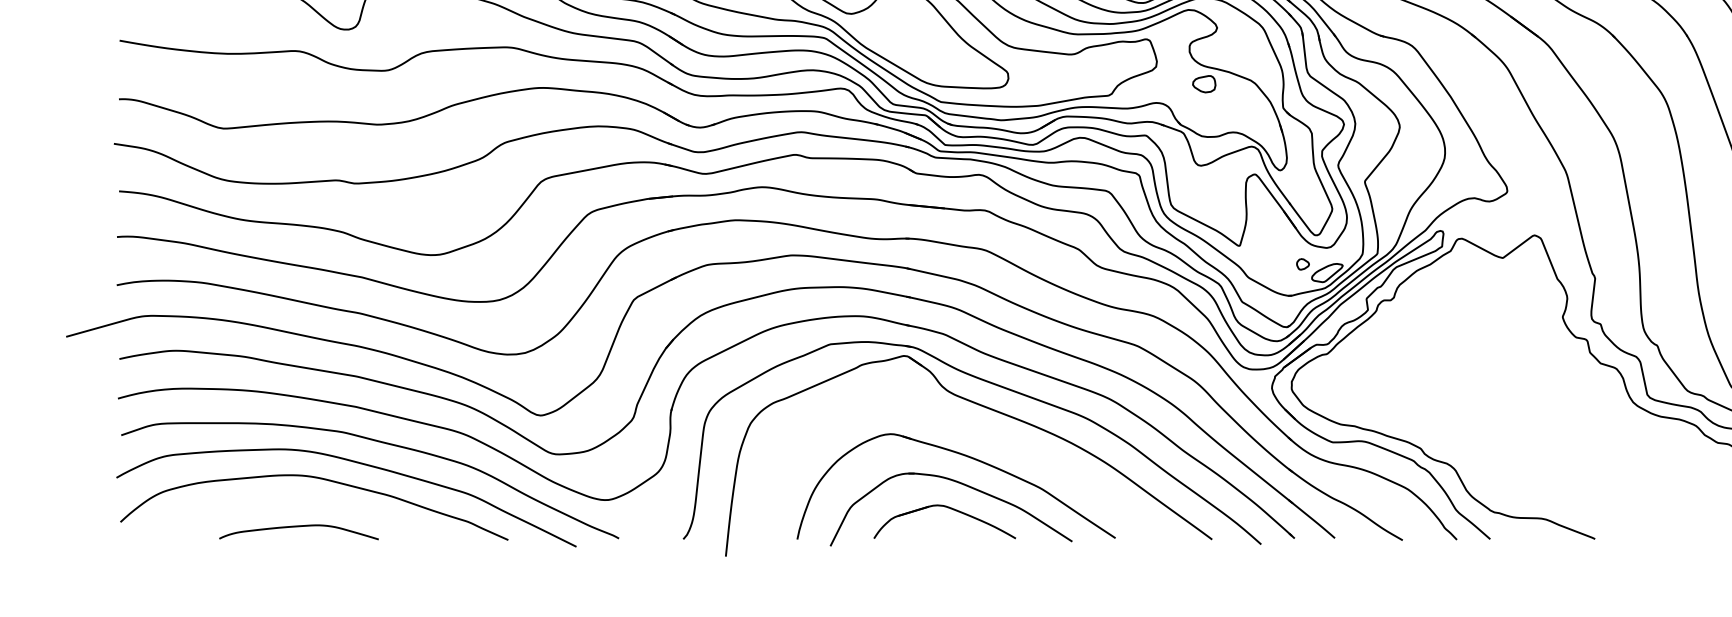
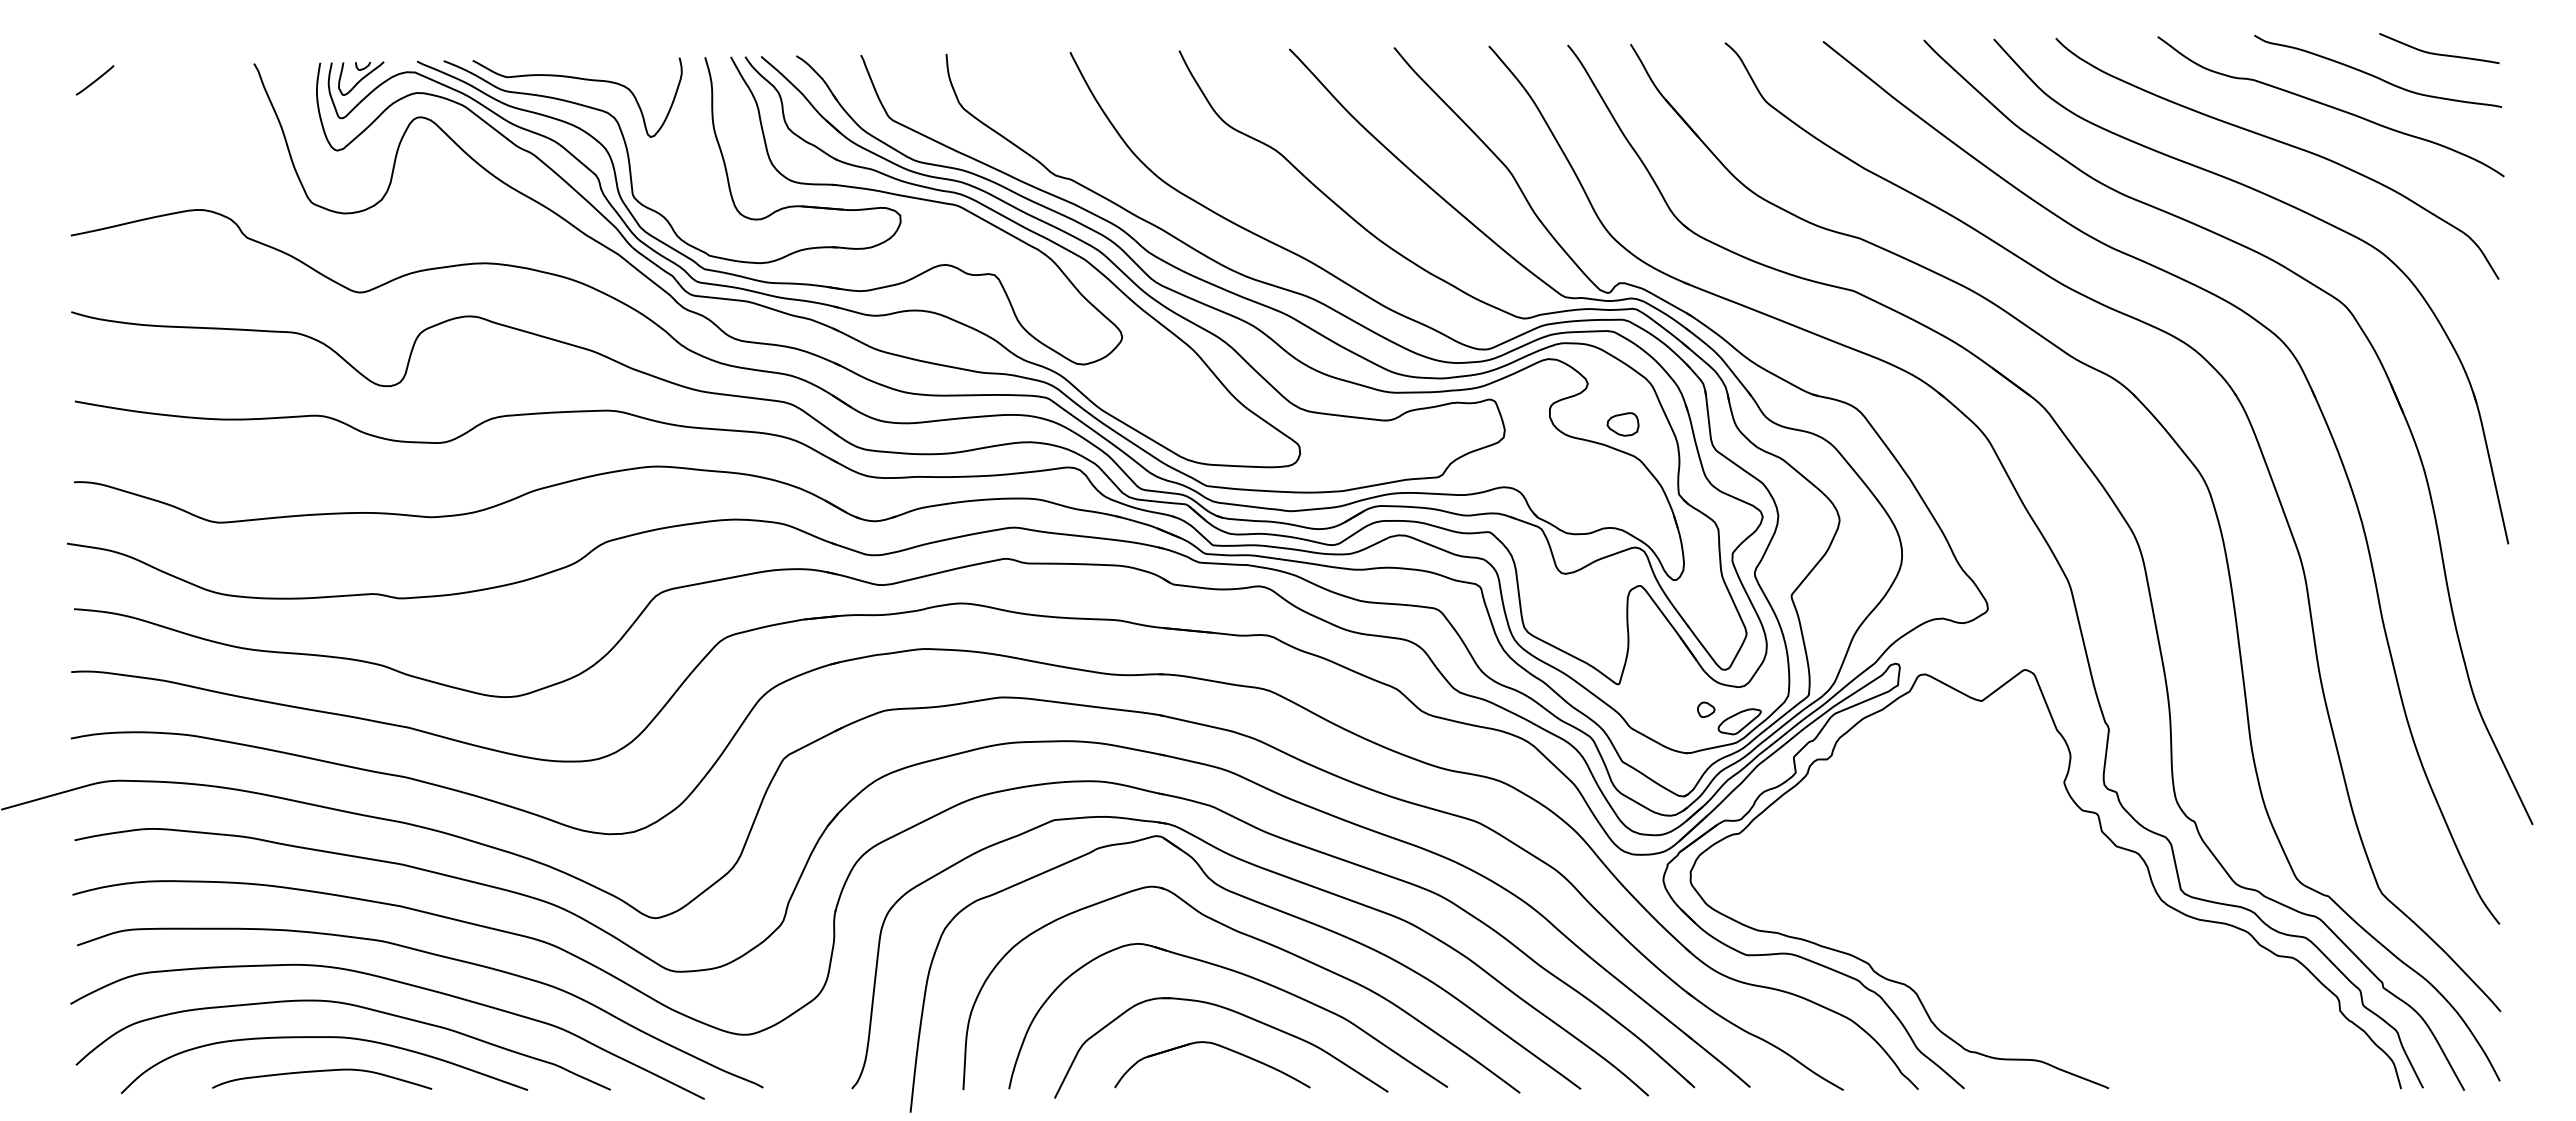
part: (1203, 84) -> (1622, 424), moved
part: (981, 433) -> (1262, 942), added
curve: (300, 502) -> (324, 1037), added

